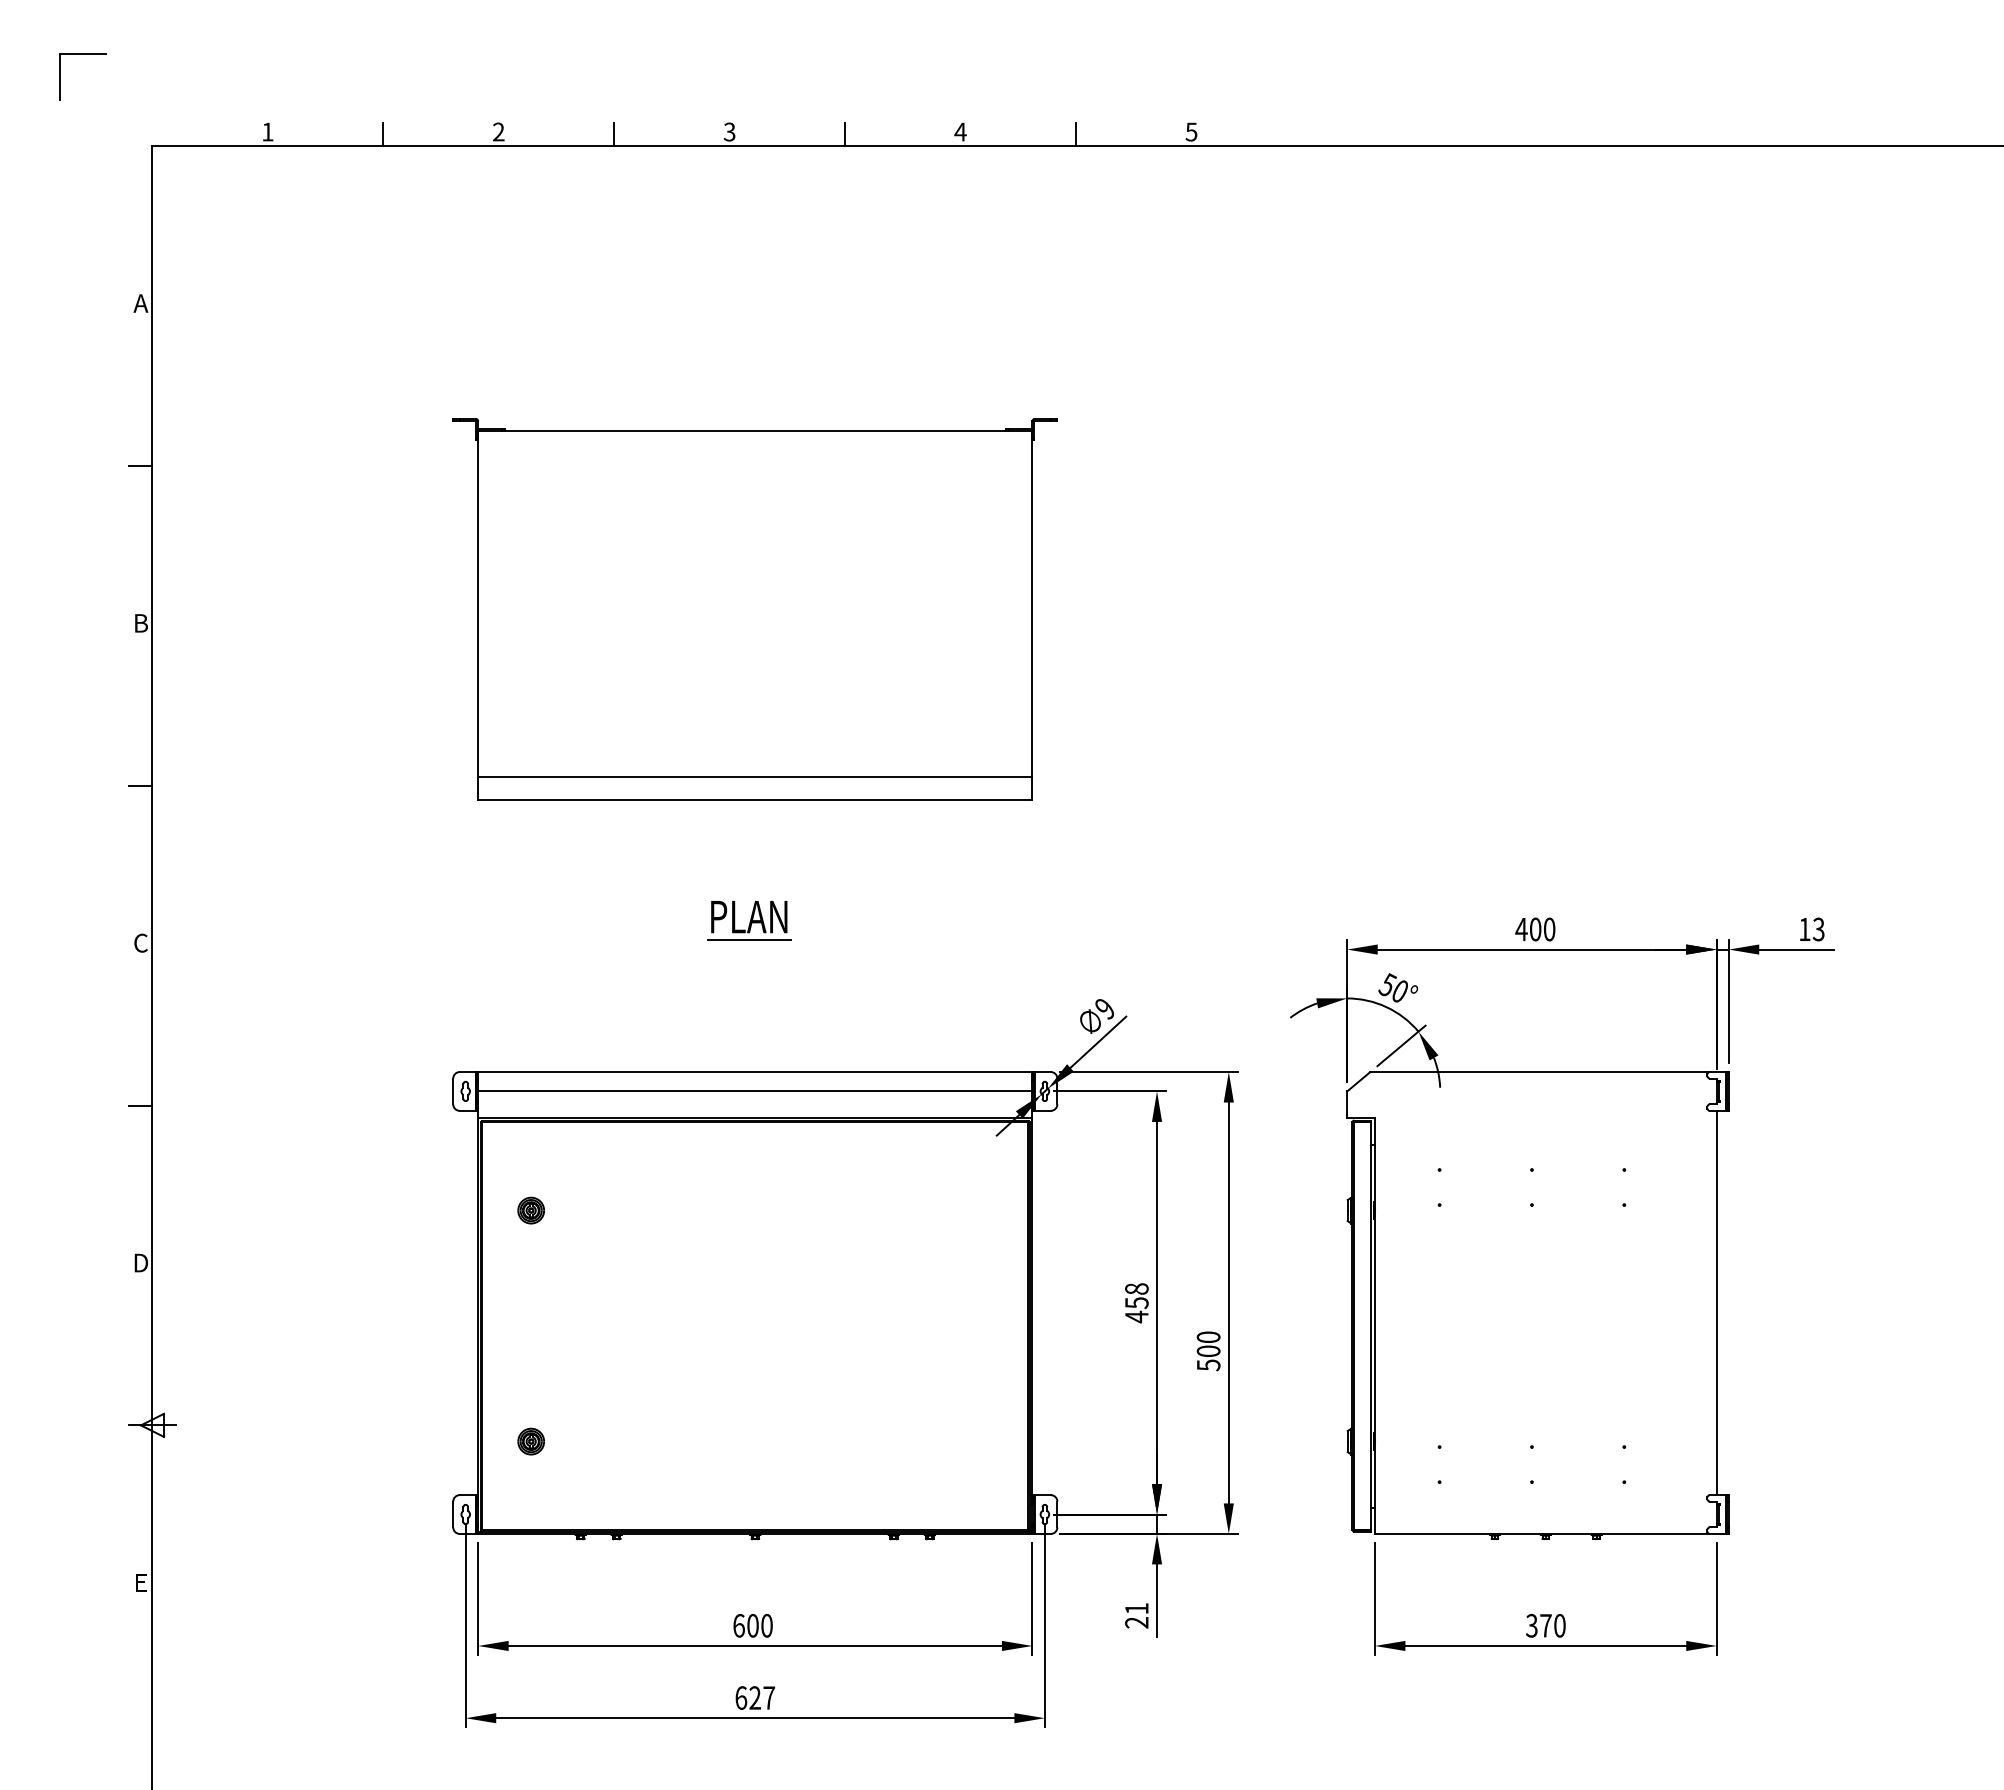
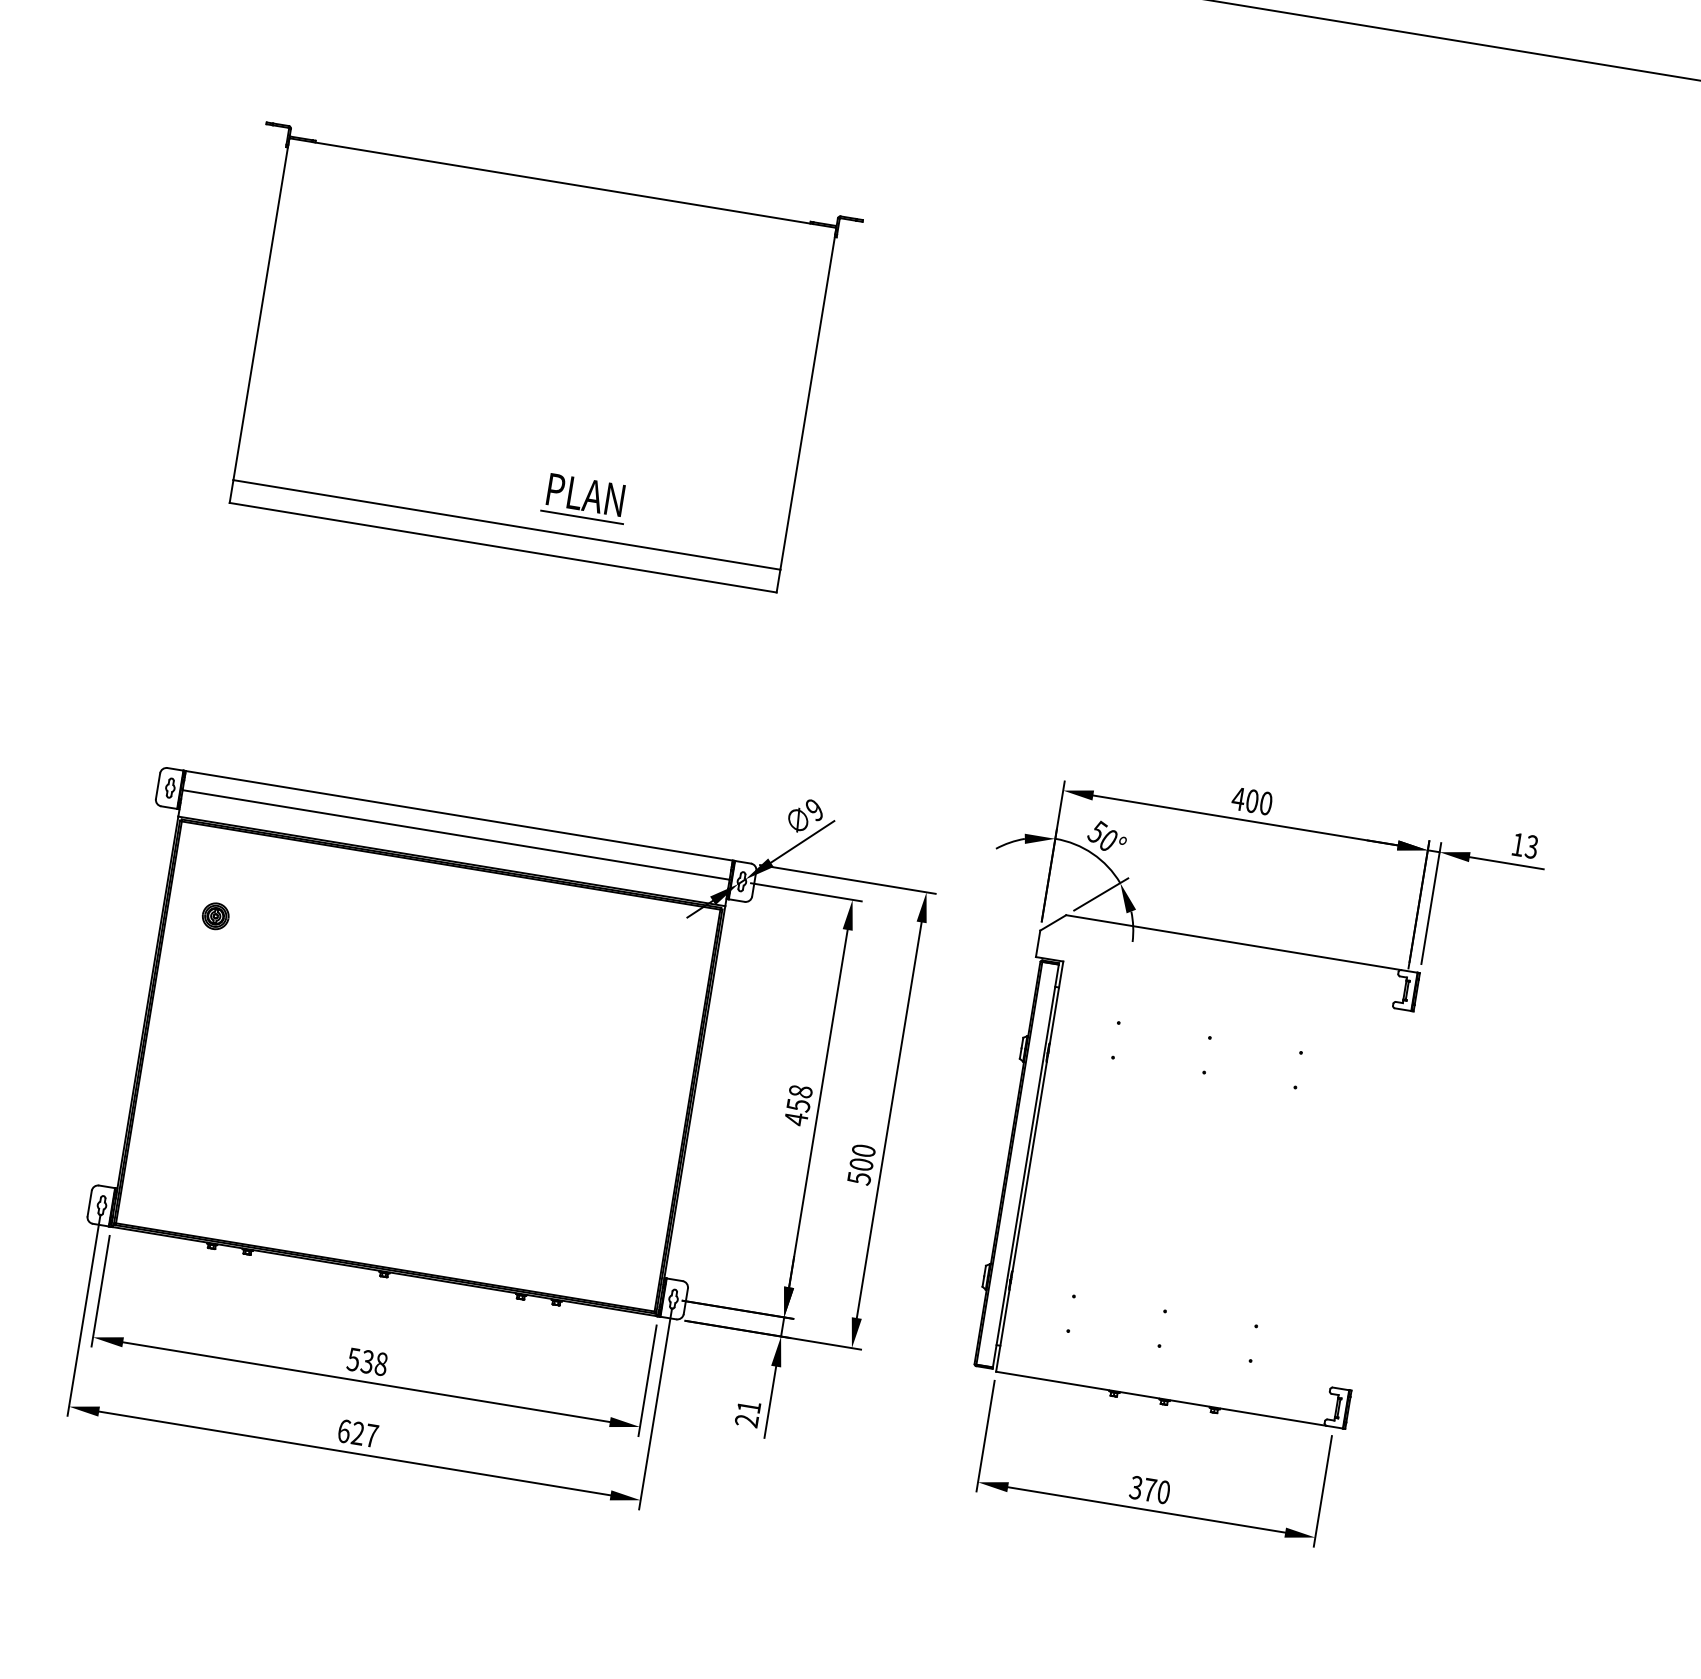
part: (749, 920) -> (585, 498), moved
line: (1716, 1302) -> (1370, 1198), removed
part: (530, 1441) -> (177, 1144), removed
text: (752, 1625) -> (367, 1361), 600 -> 538

